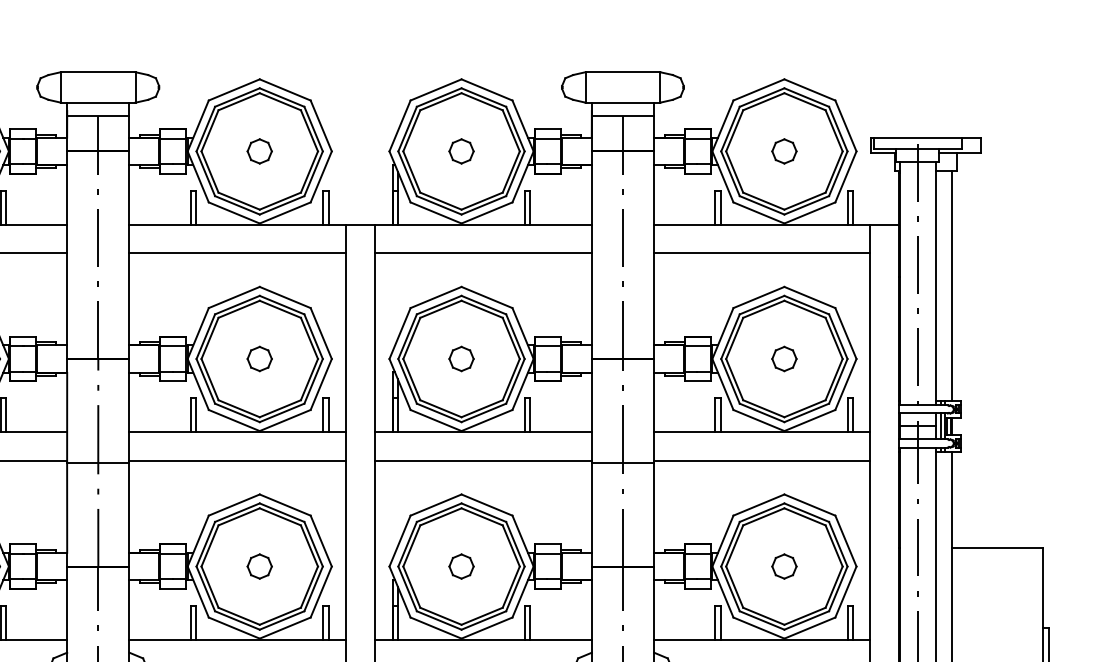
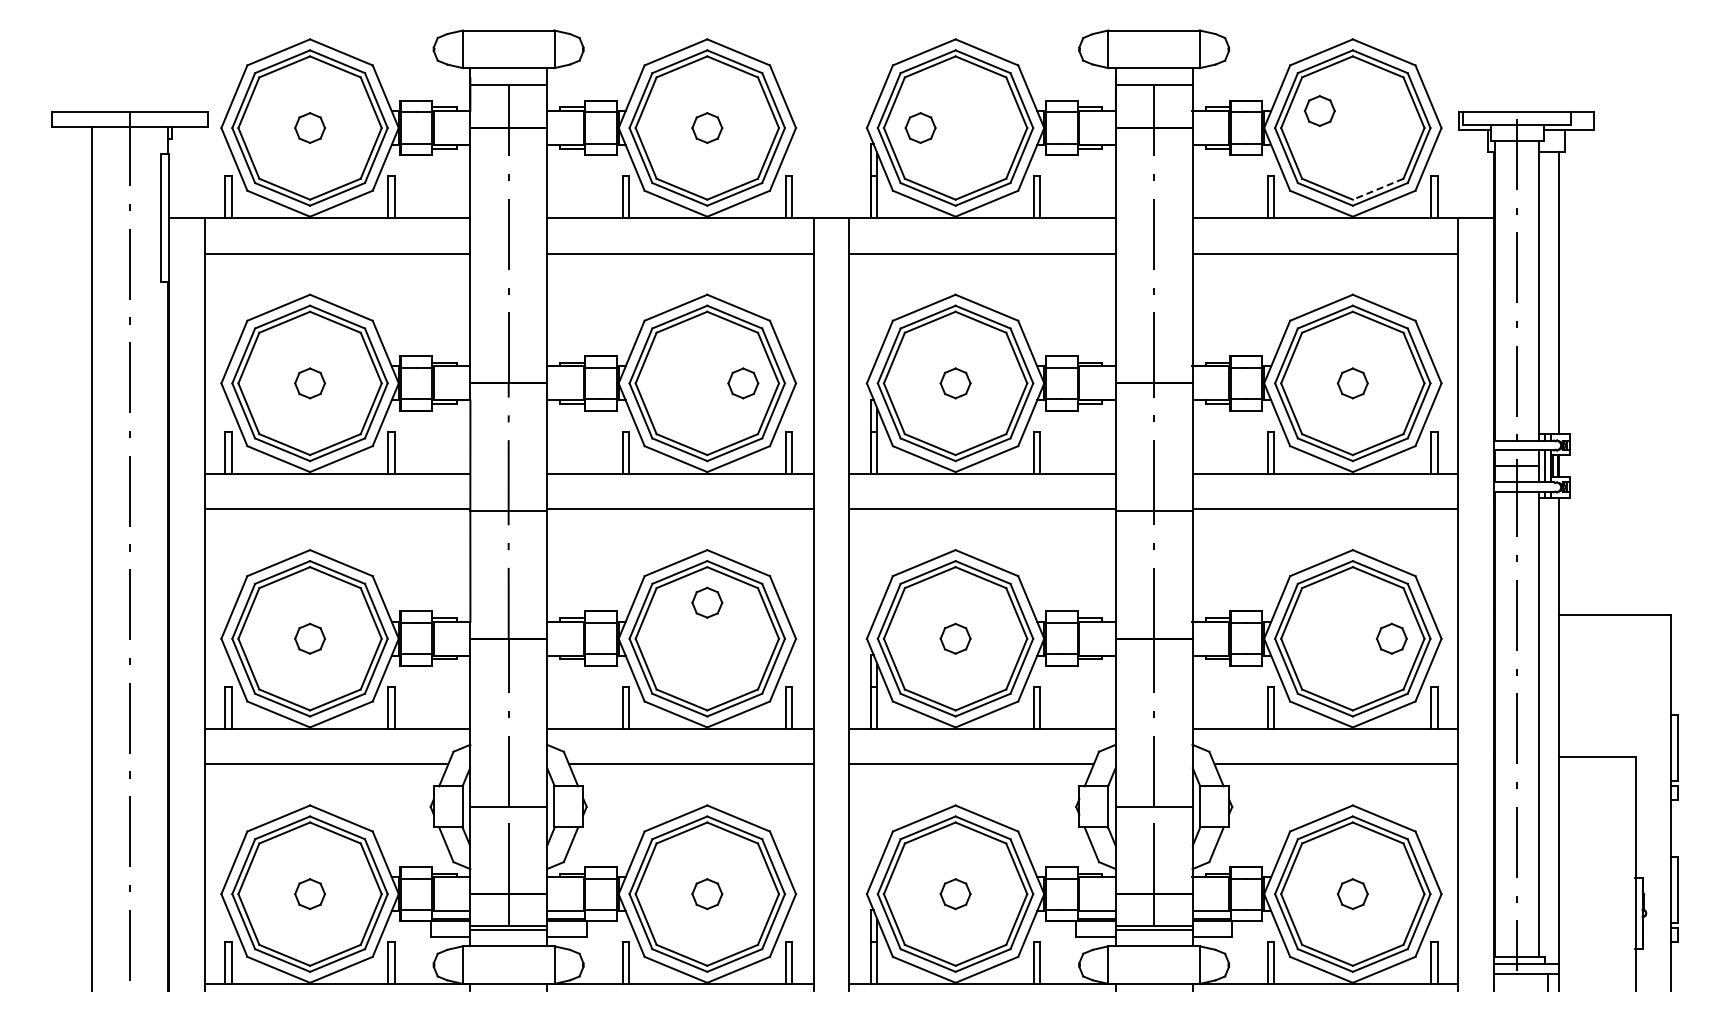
part: (461, 150) -> (920, 127), moved
part: (784, 150) -> (1319, 110), moved
line: (804, 201) -> (1377, 189), solid -> dashed
part: (259, 359) -> (743, 383), moved
part: (259, 566) -> (707, 602), moved
part: (784, 566) -> (1391, 638), moved

